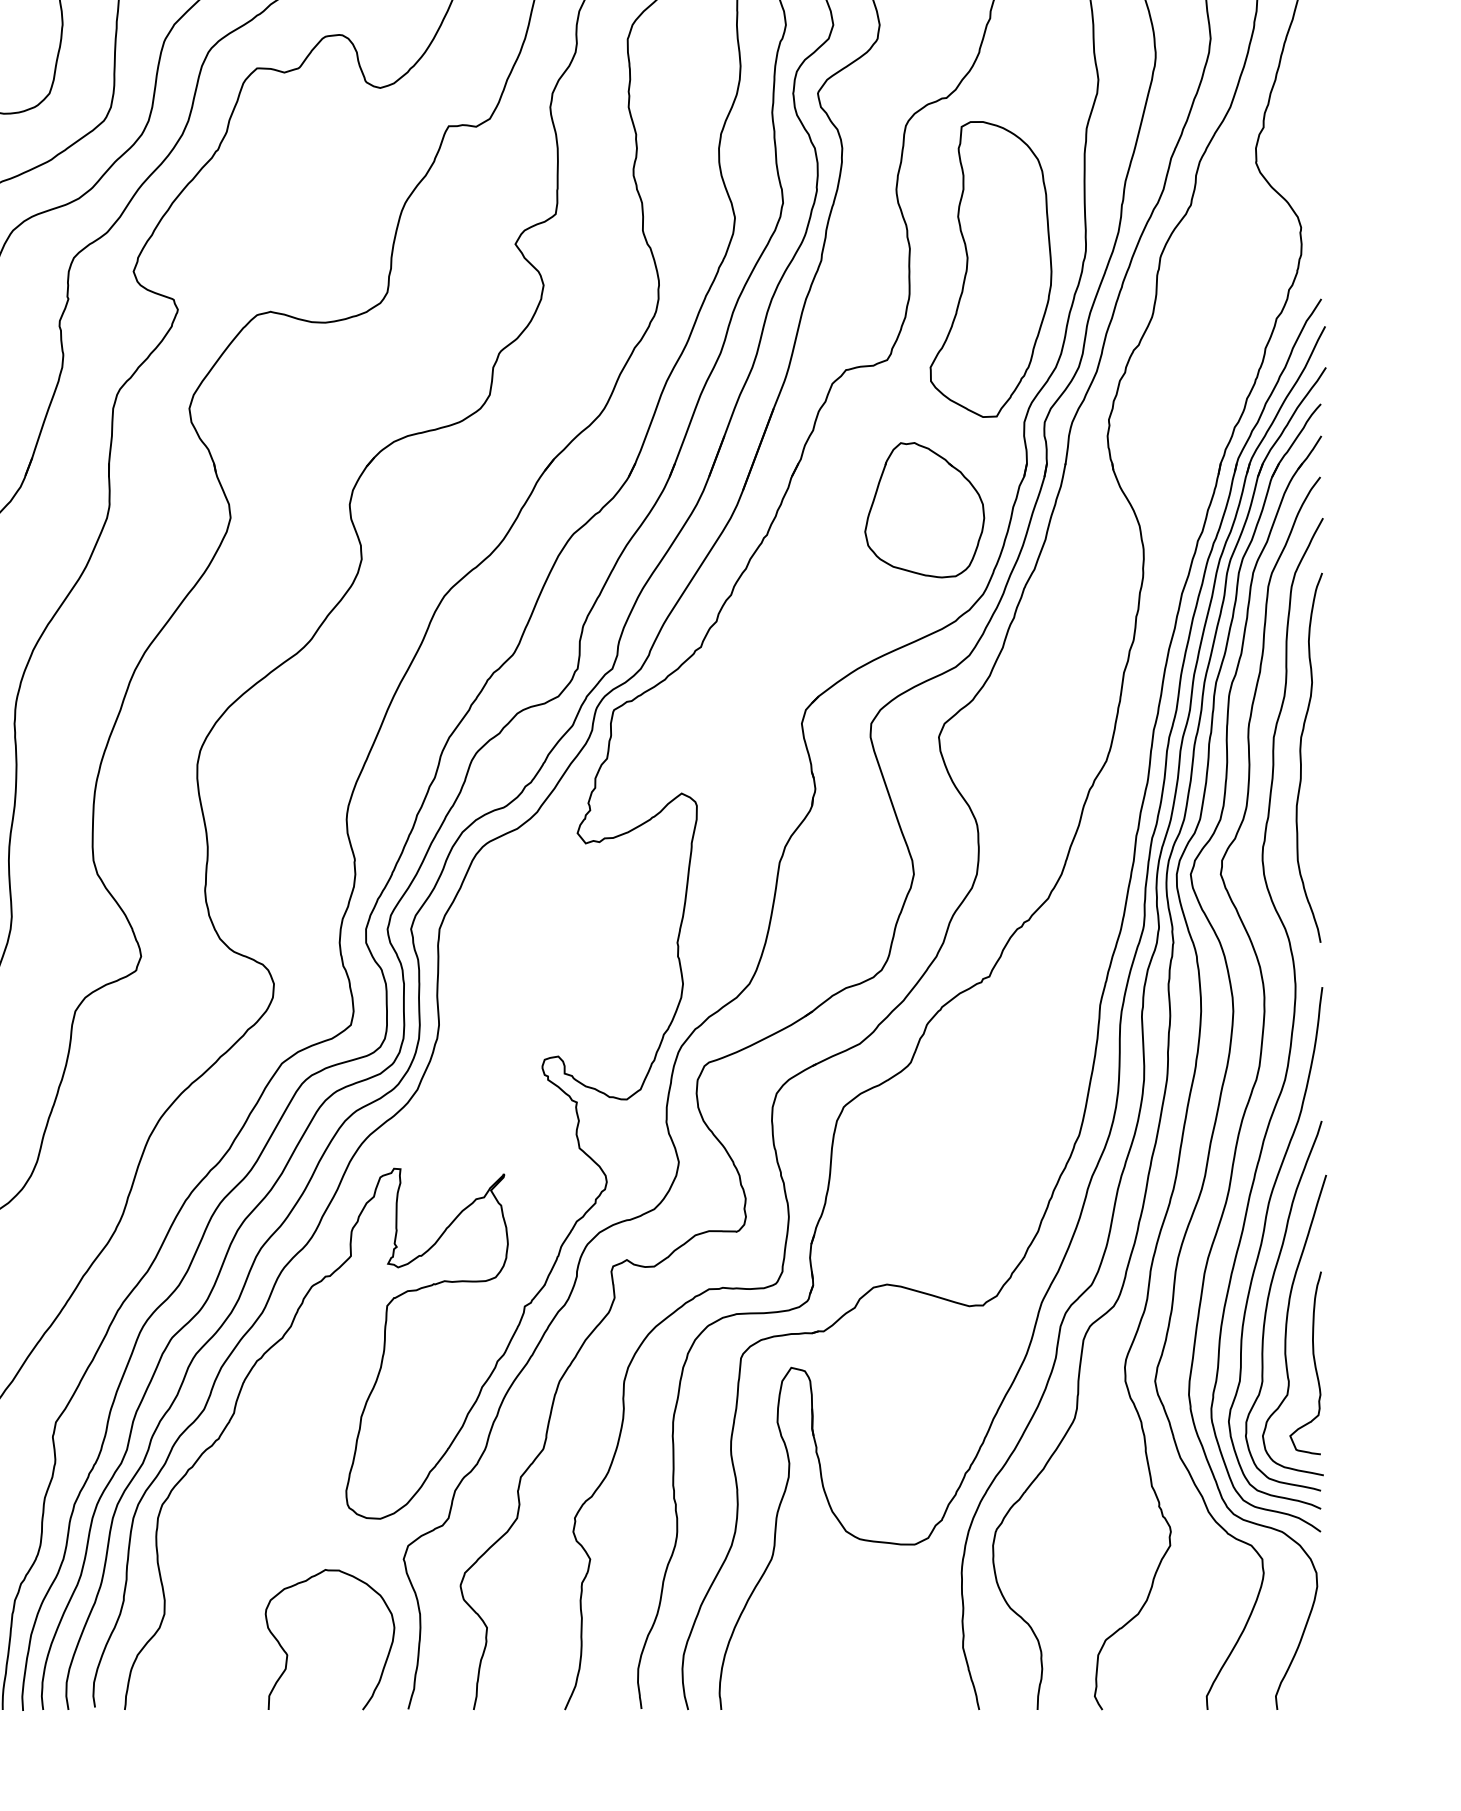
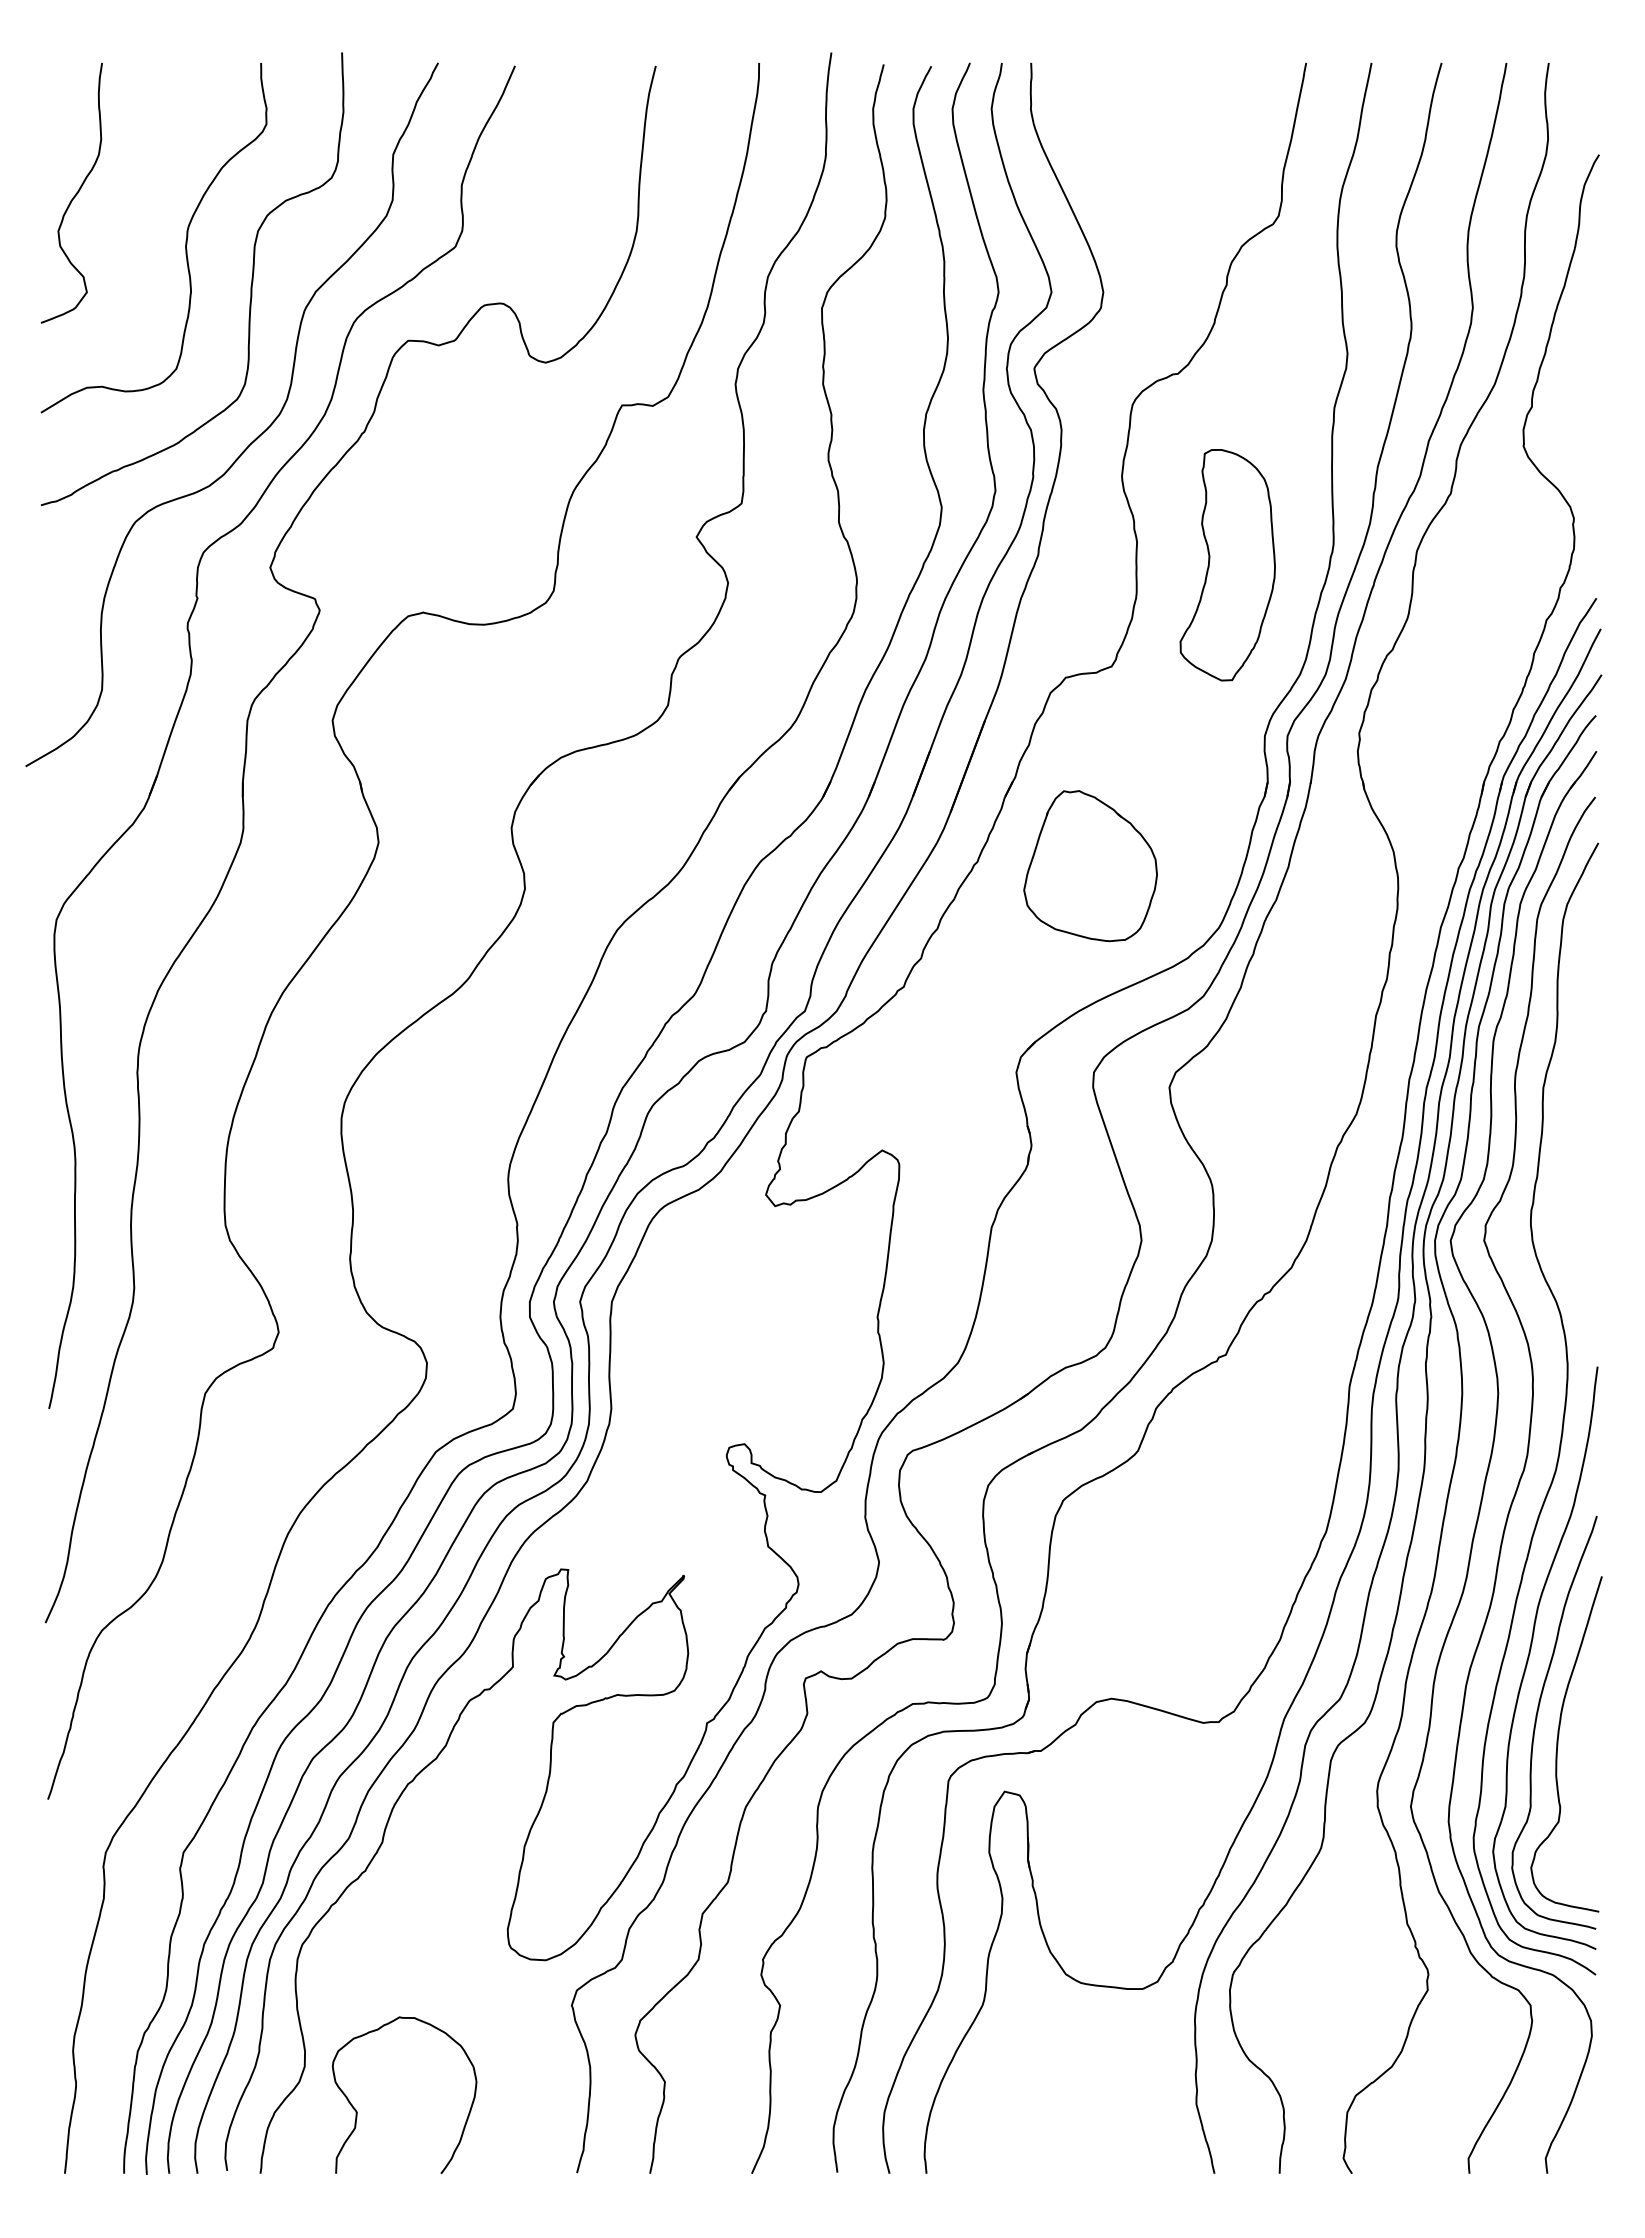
part: (990, 268) -> (1227, 564), size x0.7
part: (924, 510) -> (1090, 866), moved
curve: (1301, 757) -> (1574, 1110), removed
curve: (1313, 1360) -> (1587, 1783), removed
curve: (287, 1654) -> (357, 2111), moved

